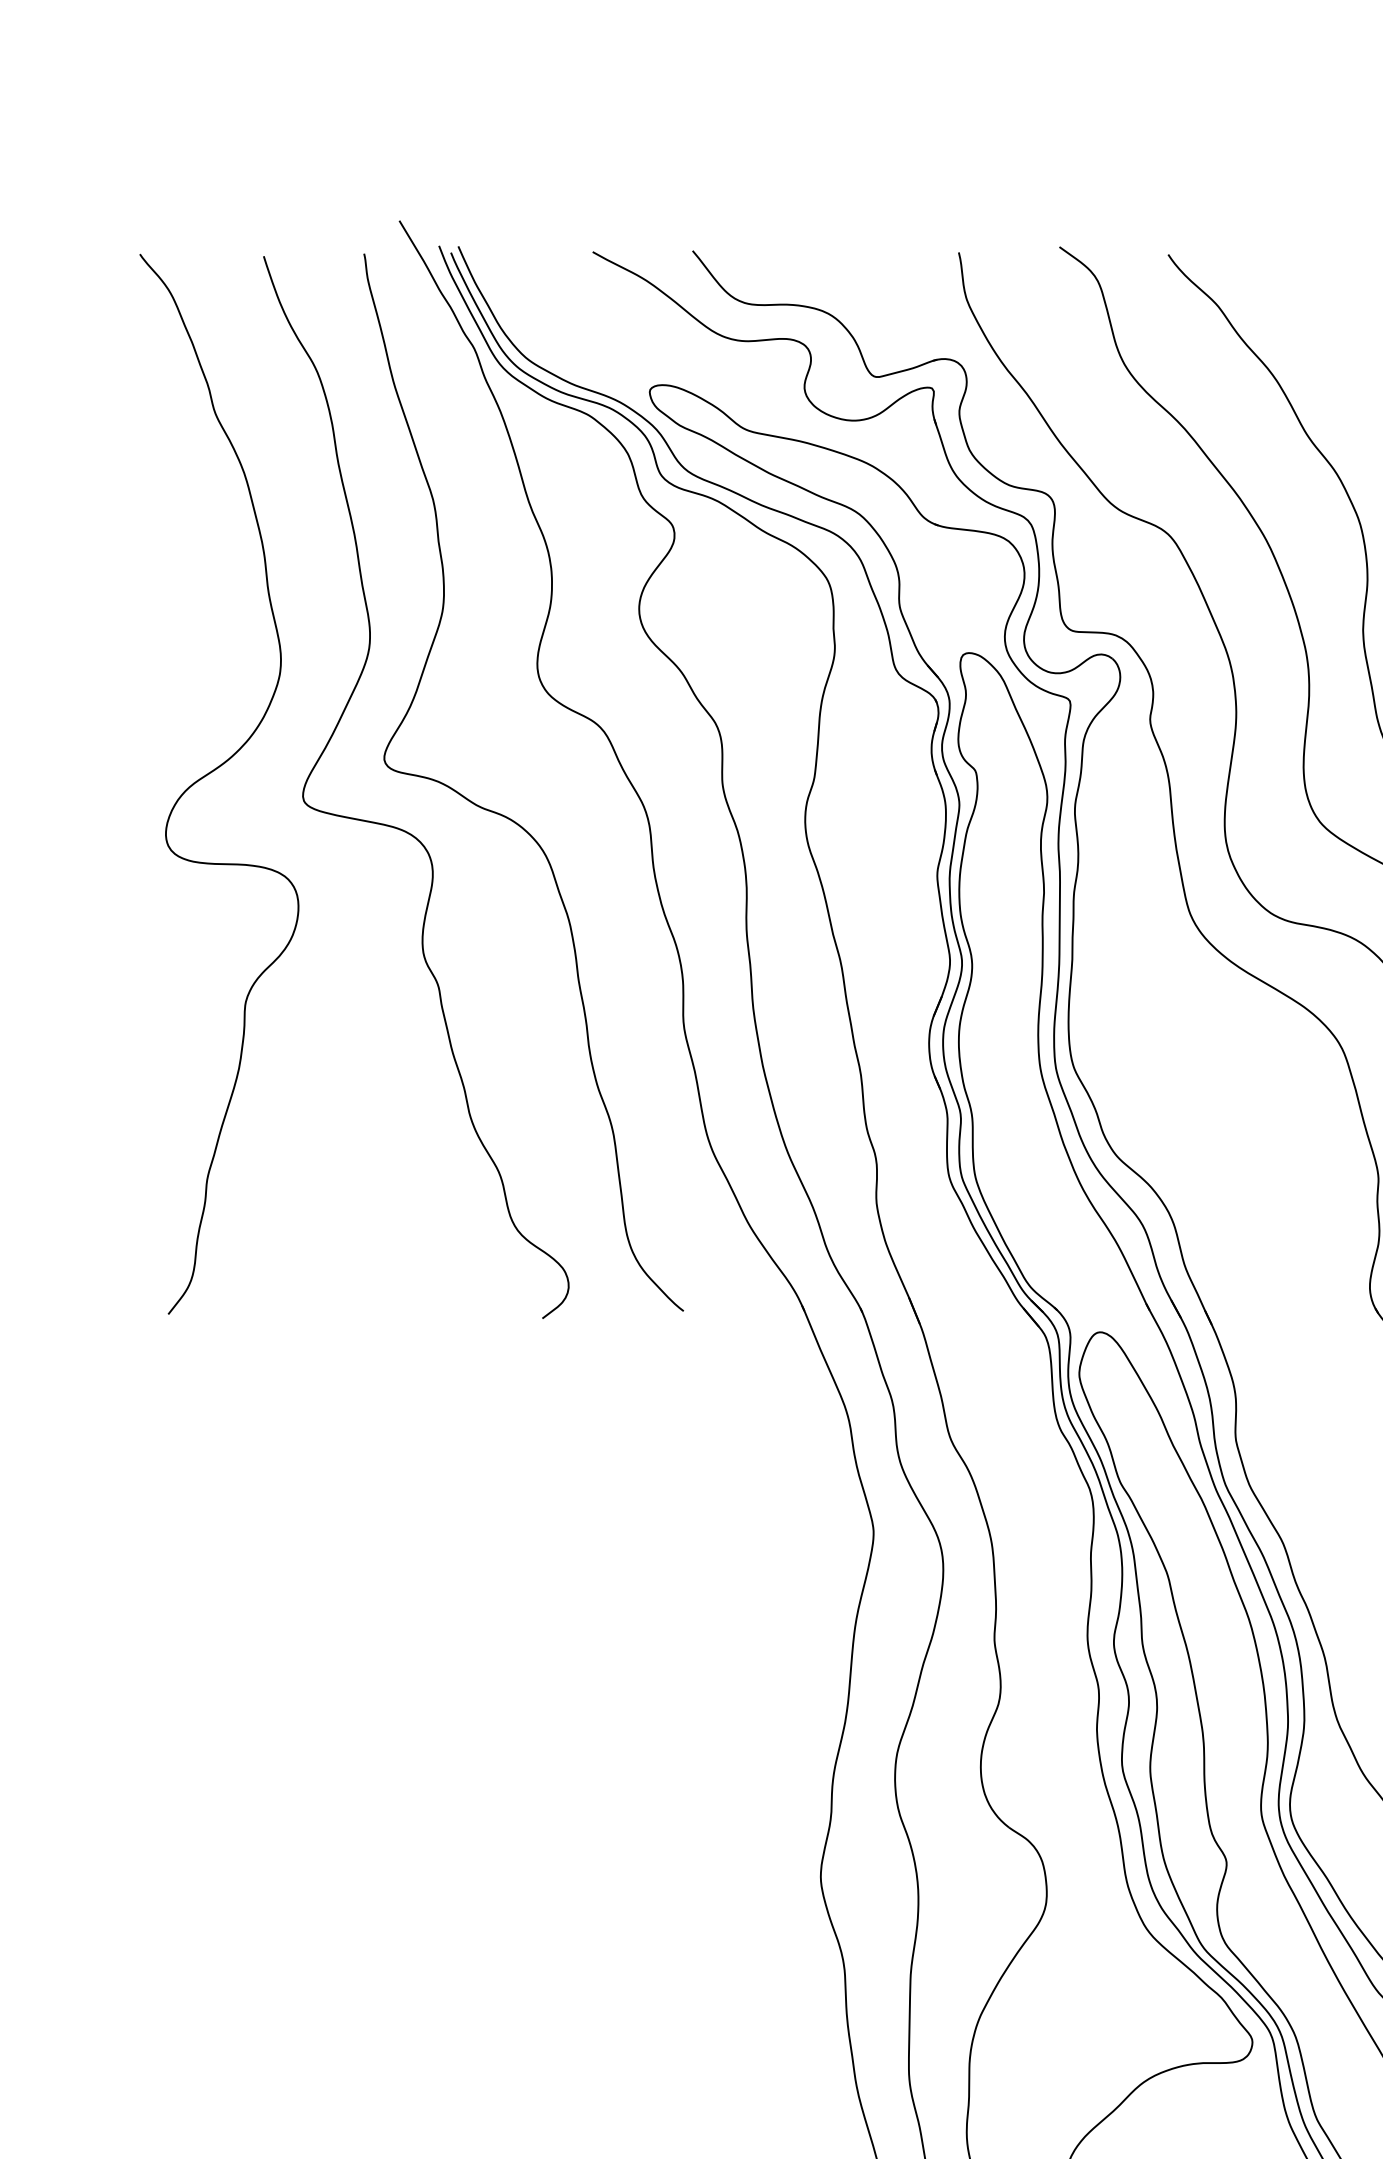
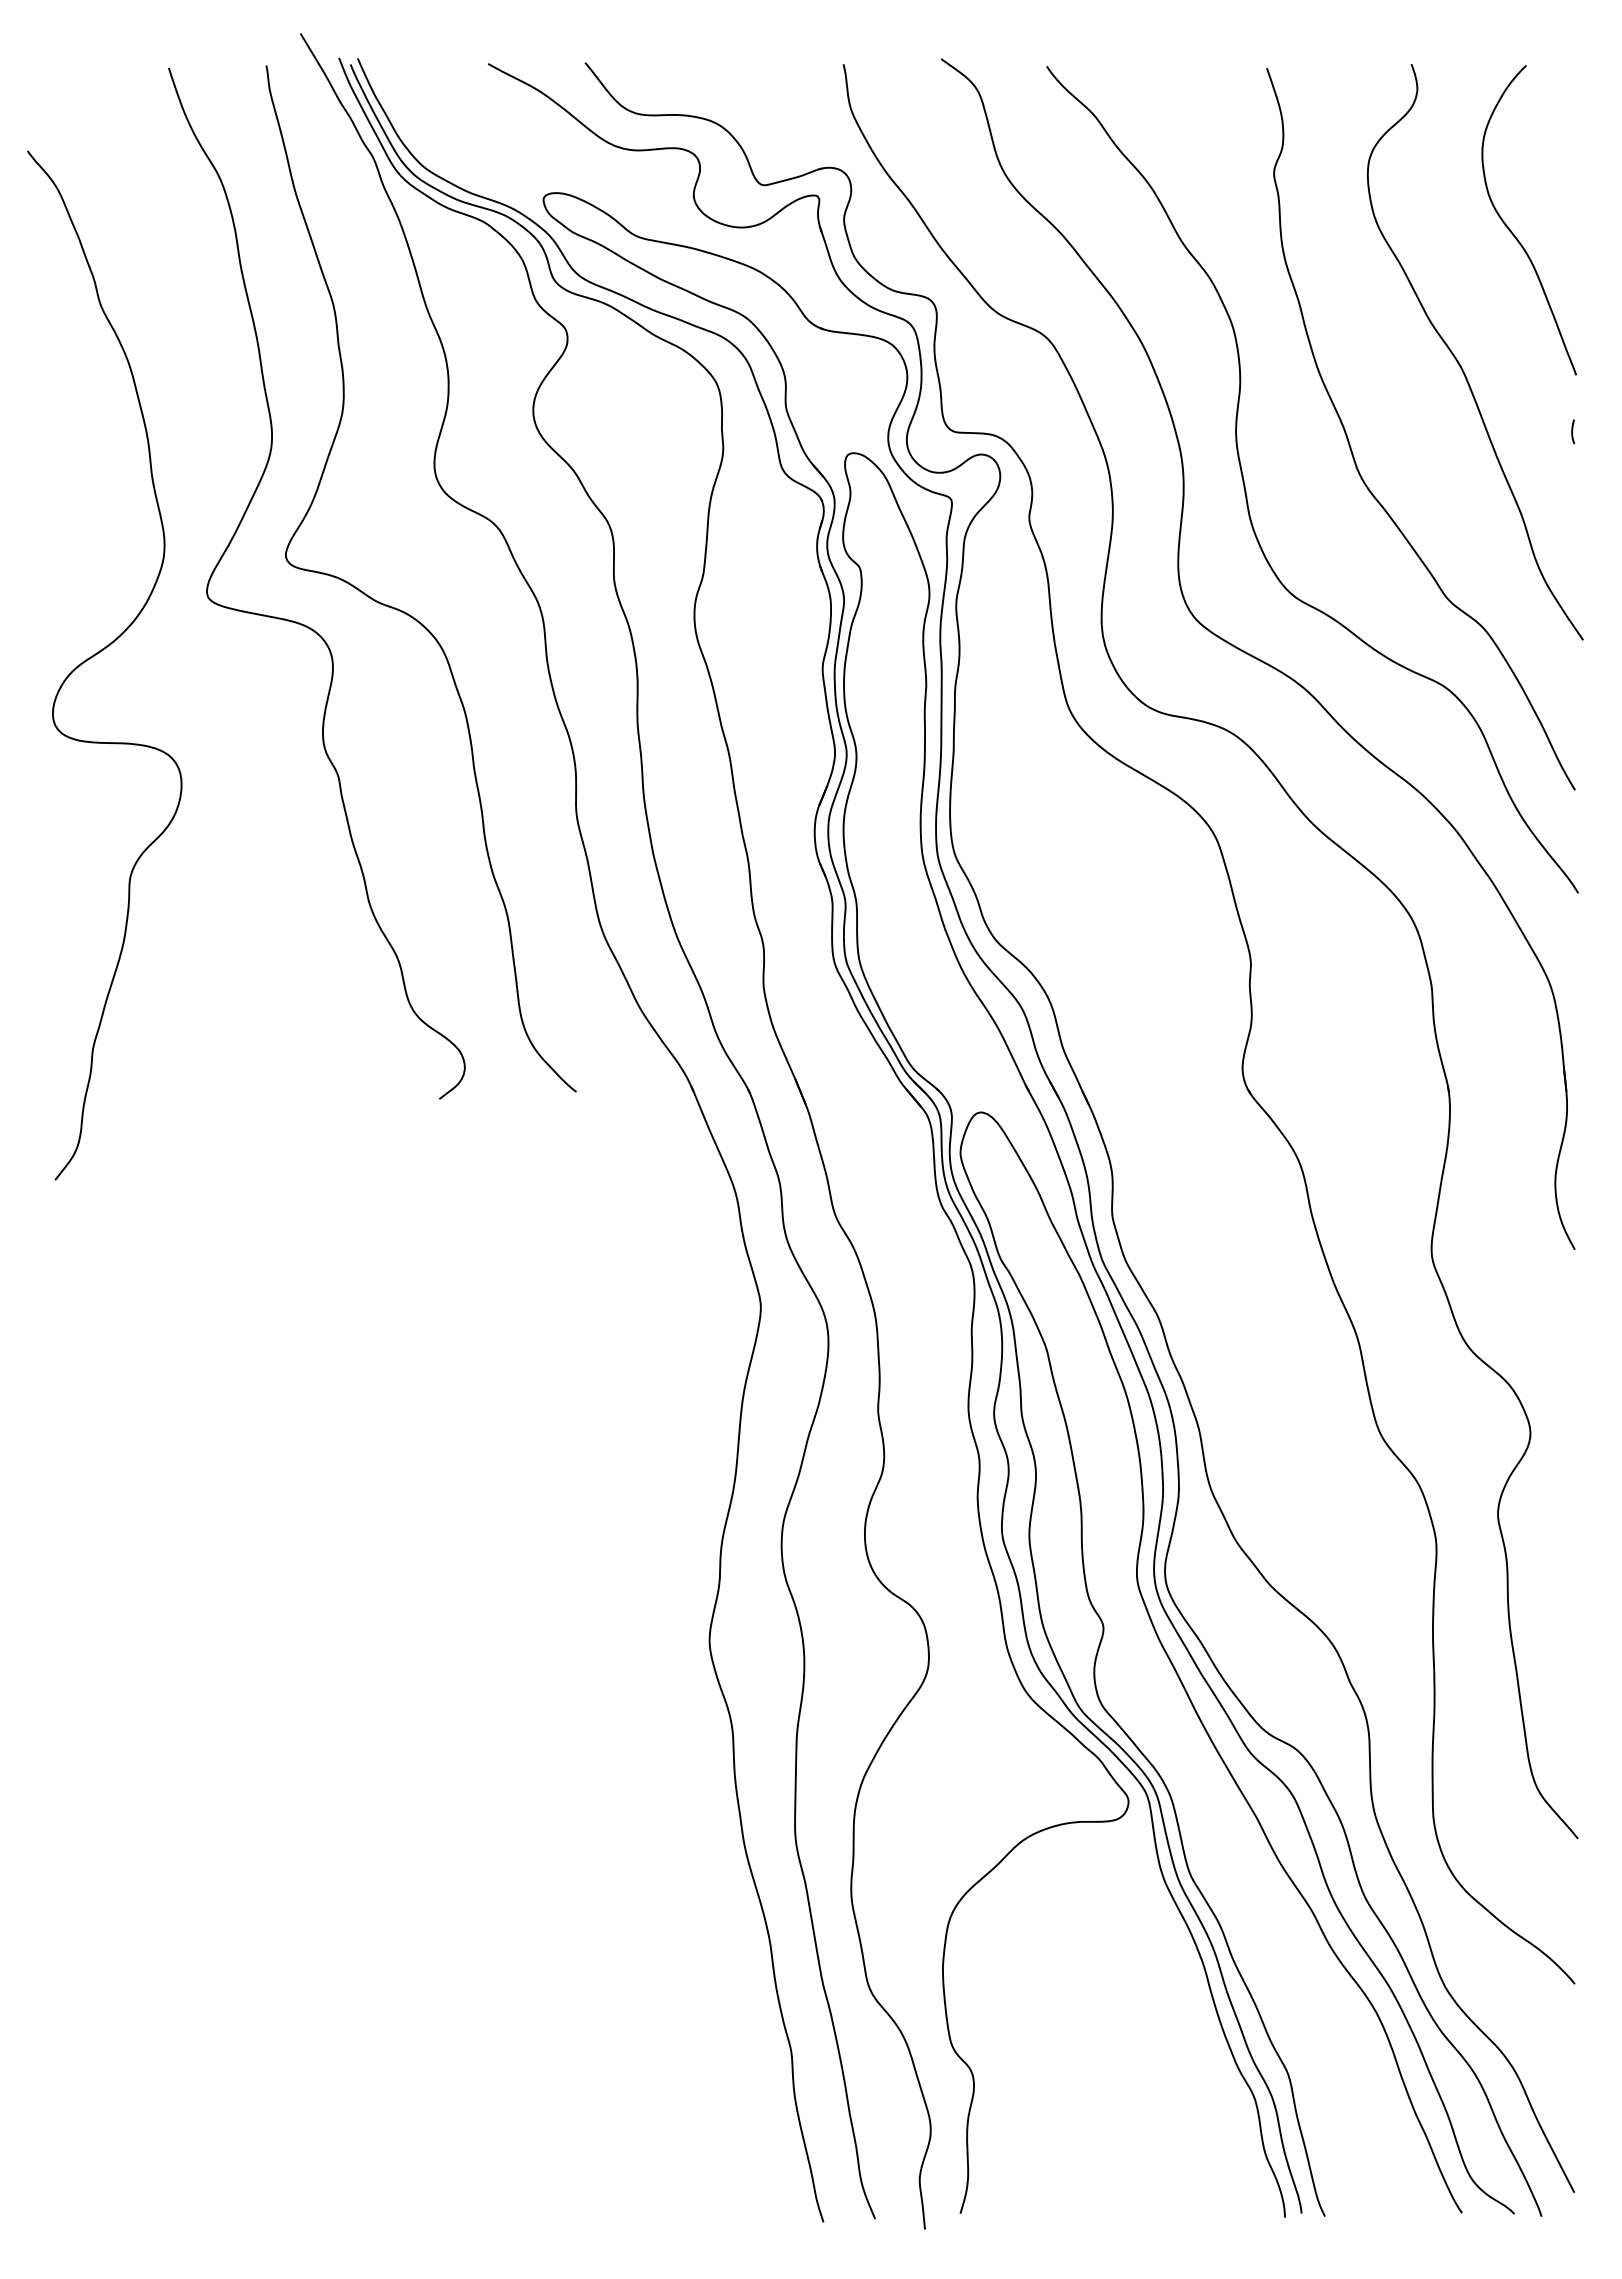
curve: (213, 771) -> (99, 653), moved

